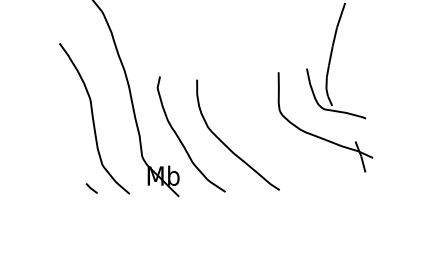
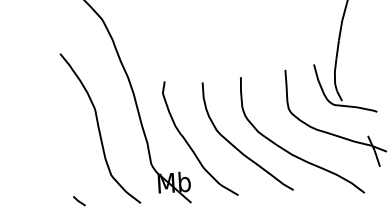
curve: (279, 153) -> (291, 152), added
line: (91, 188) -> (79, 201), moved

